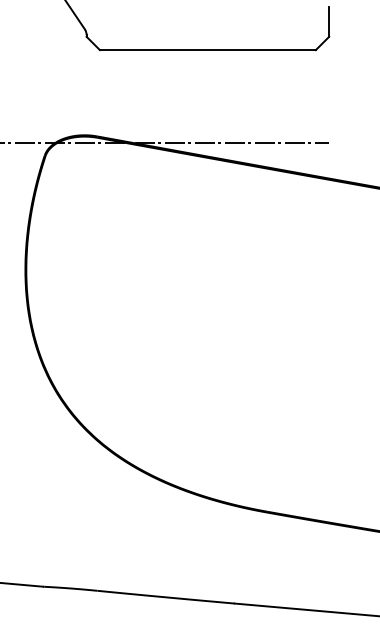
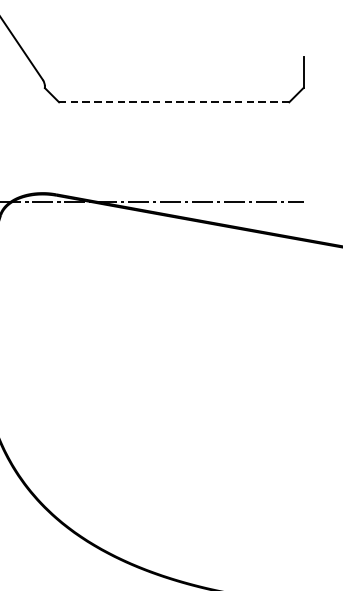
line: (207, 50) -> (173, 102), solid -> dashed

